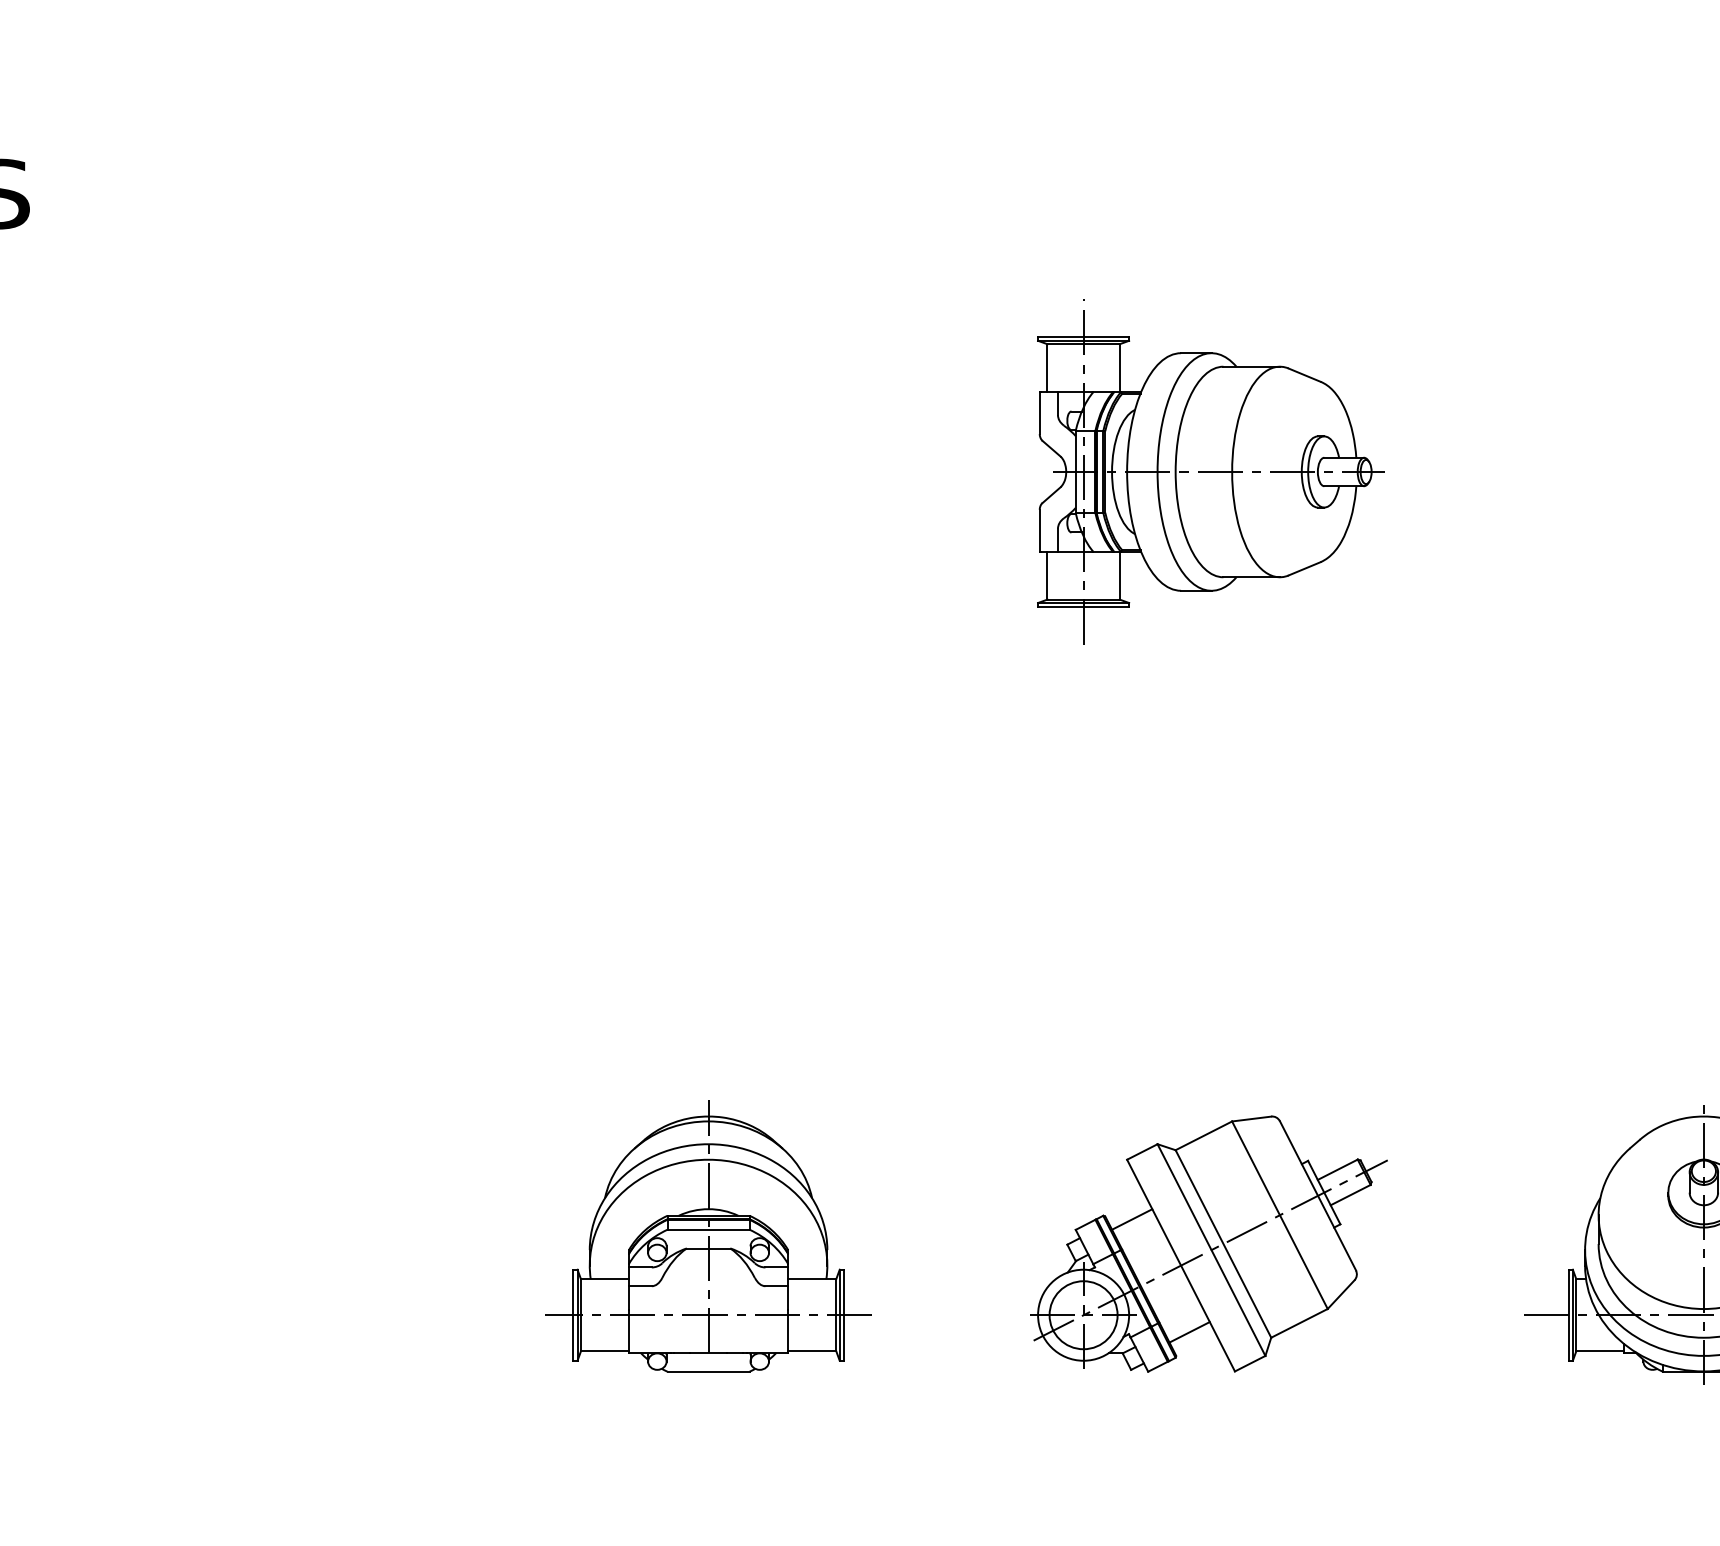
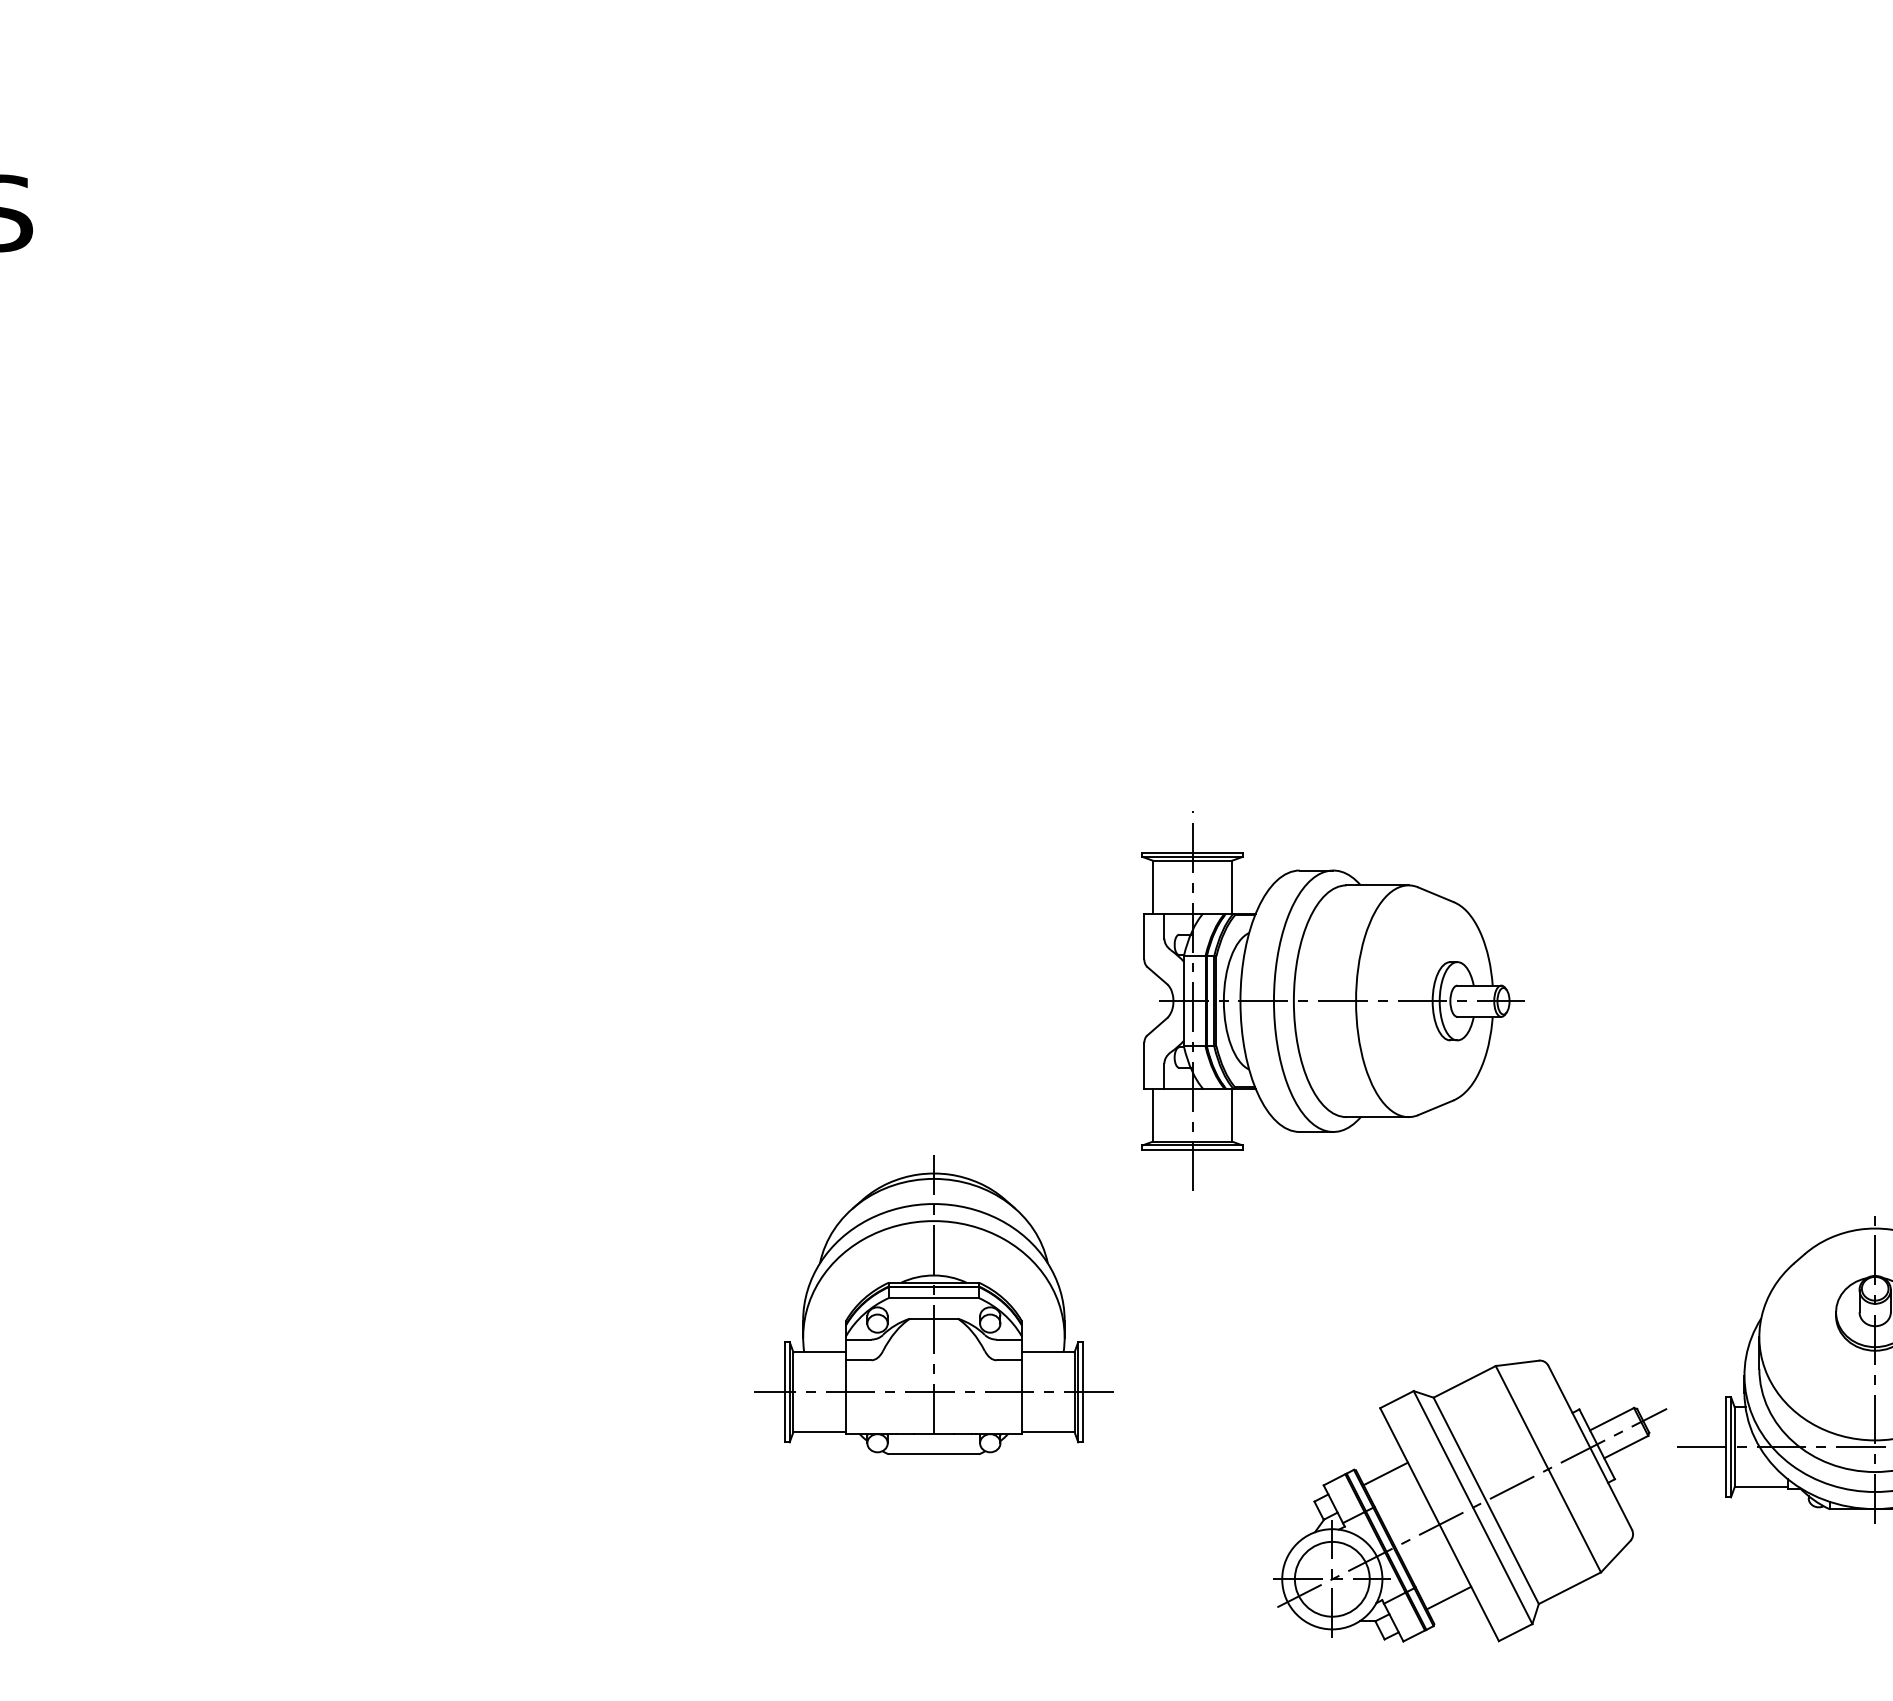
part: (1210, 471) -> (1332, 1000), moved
part: (708, 1236) -> (933, 1305), moved
part: (1208, 1243) -> (1469, 1500), moved

